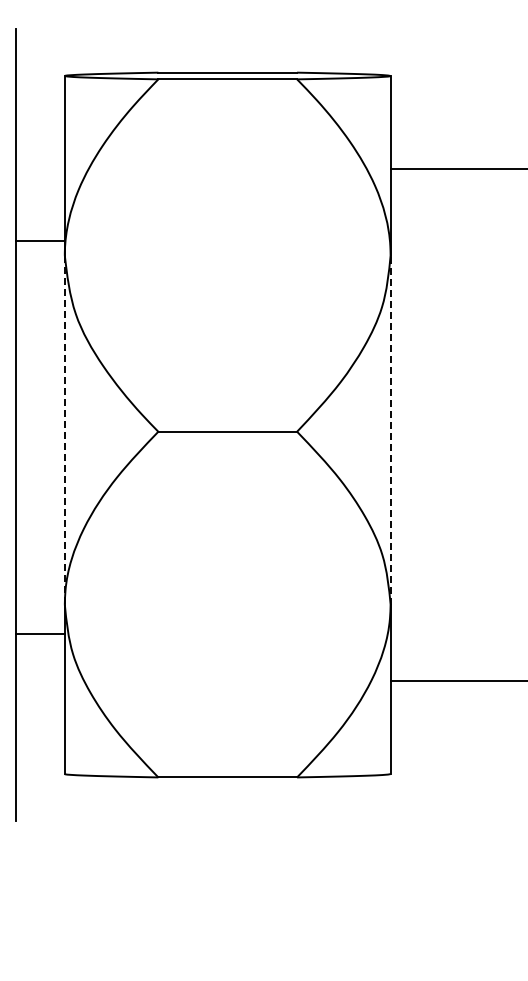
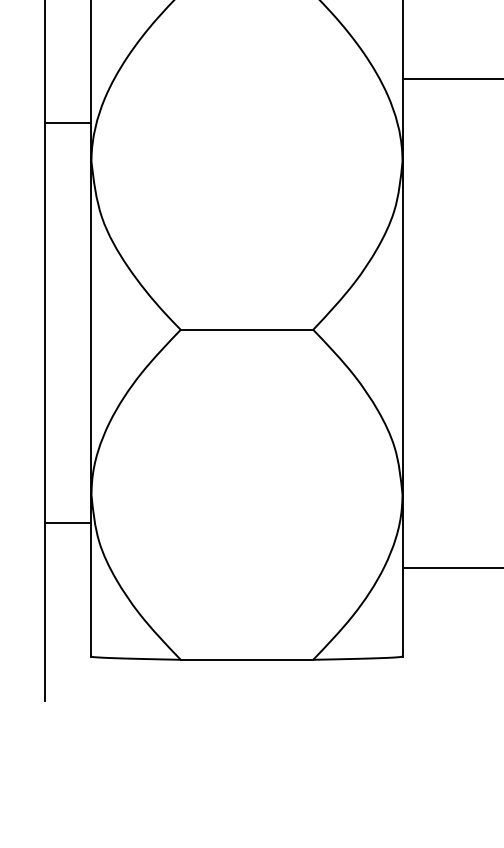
line: (39, 240) -> (67, 123), moved
line: (64, 430) -> (91, 328), dashed -> solid
line: (390, 430) -> (402, 328), dashed -> solid

